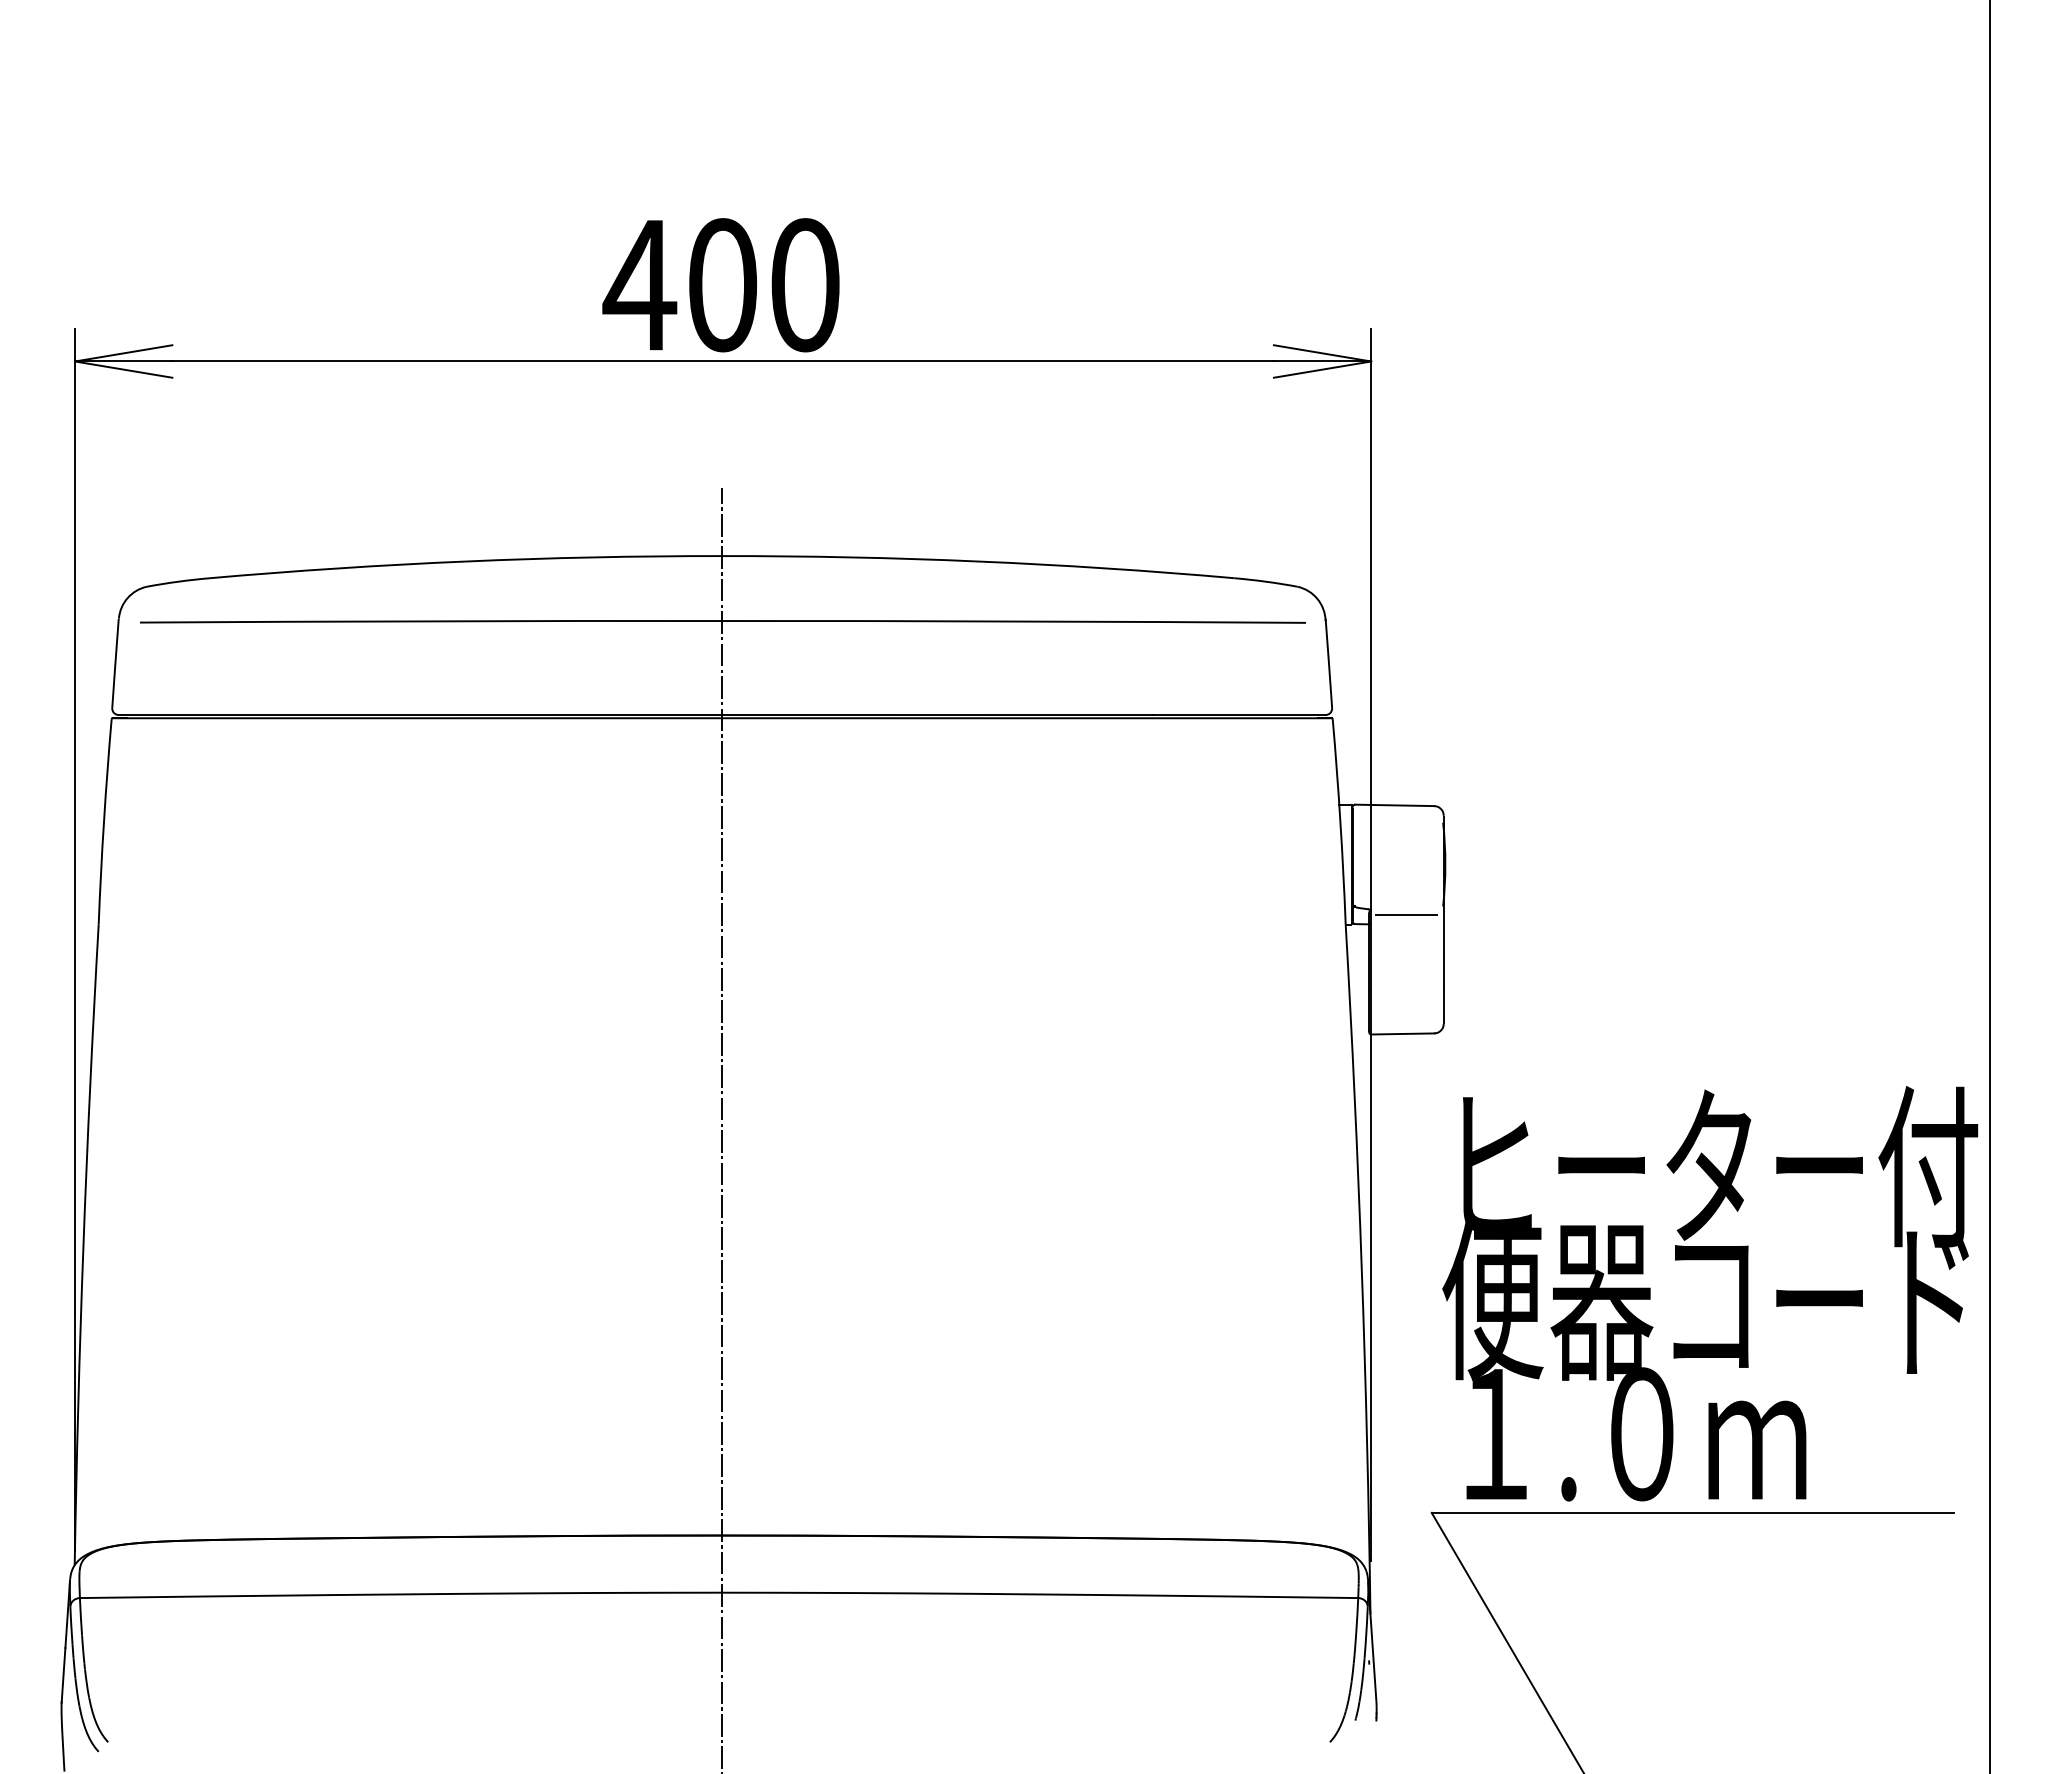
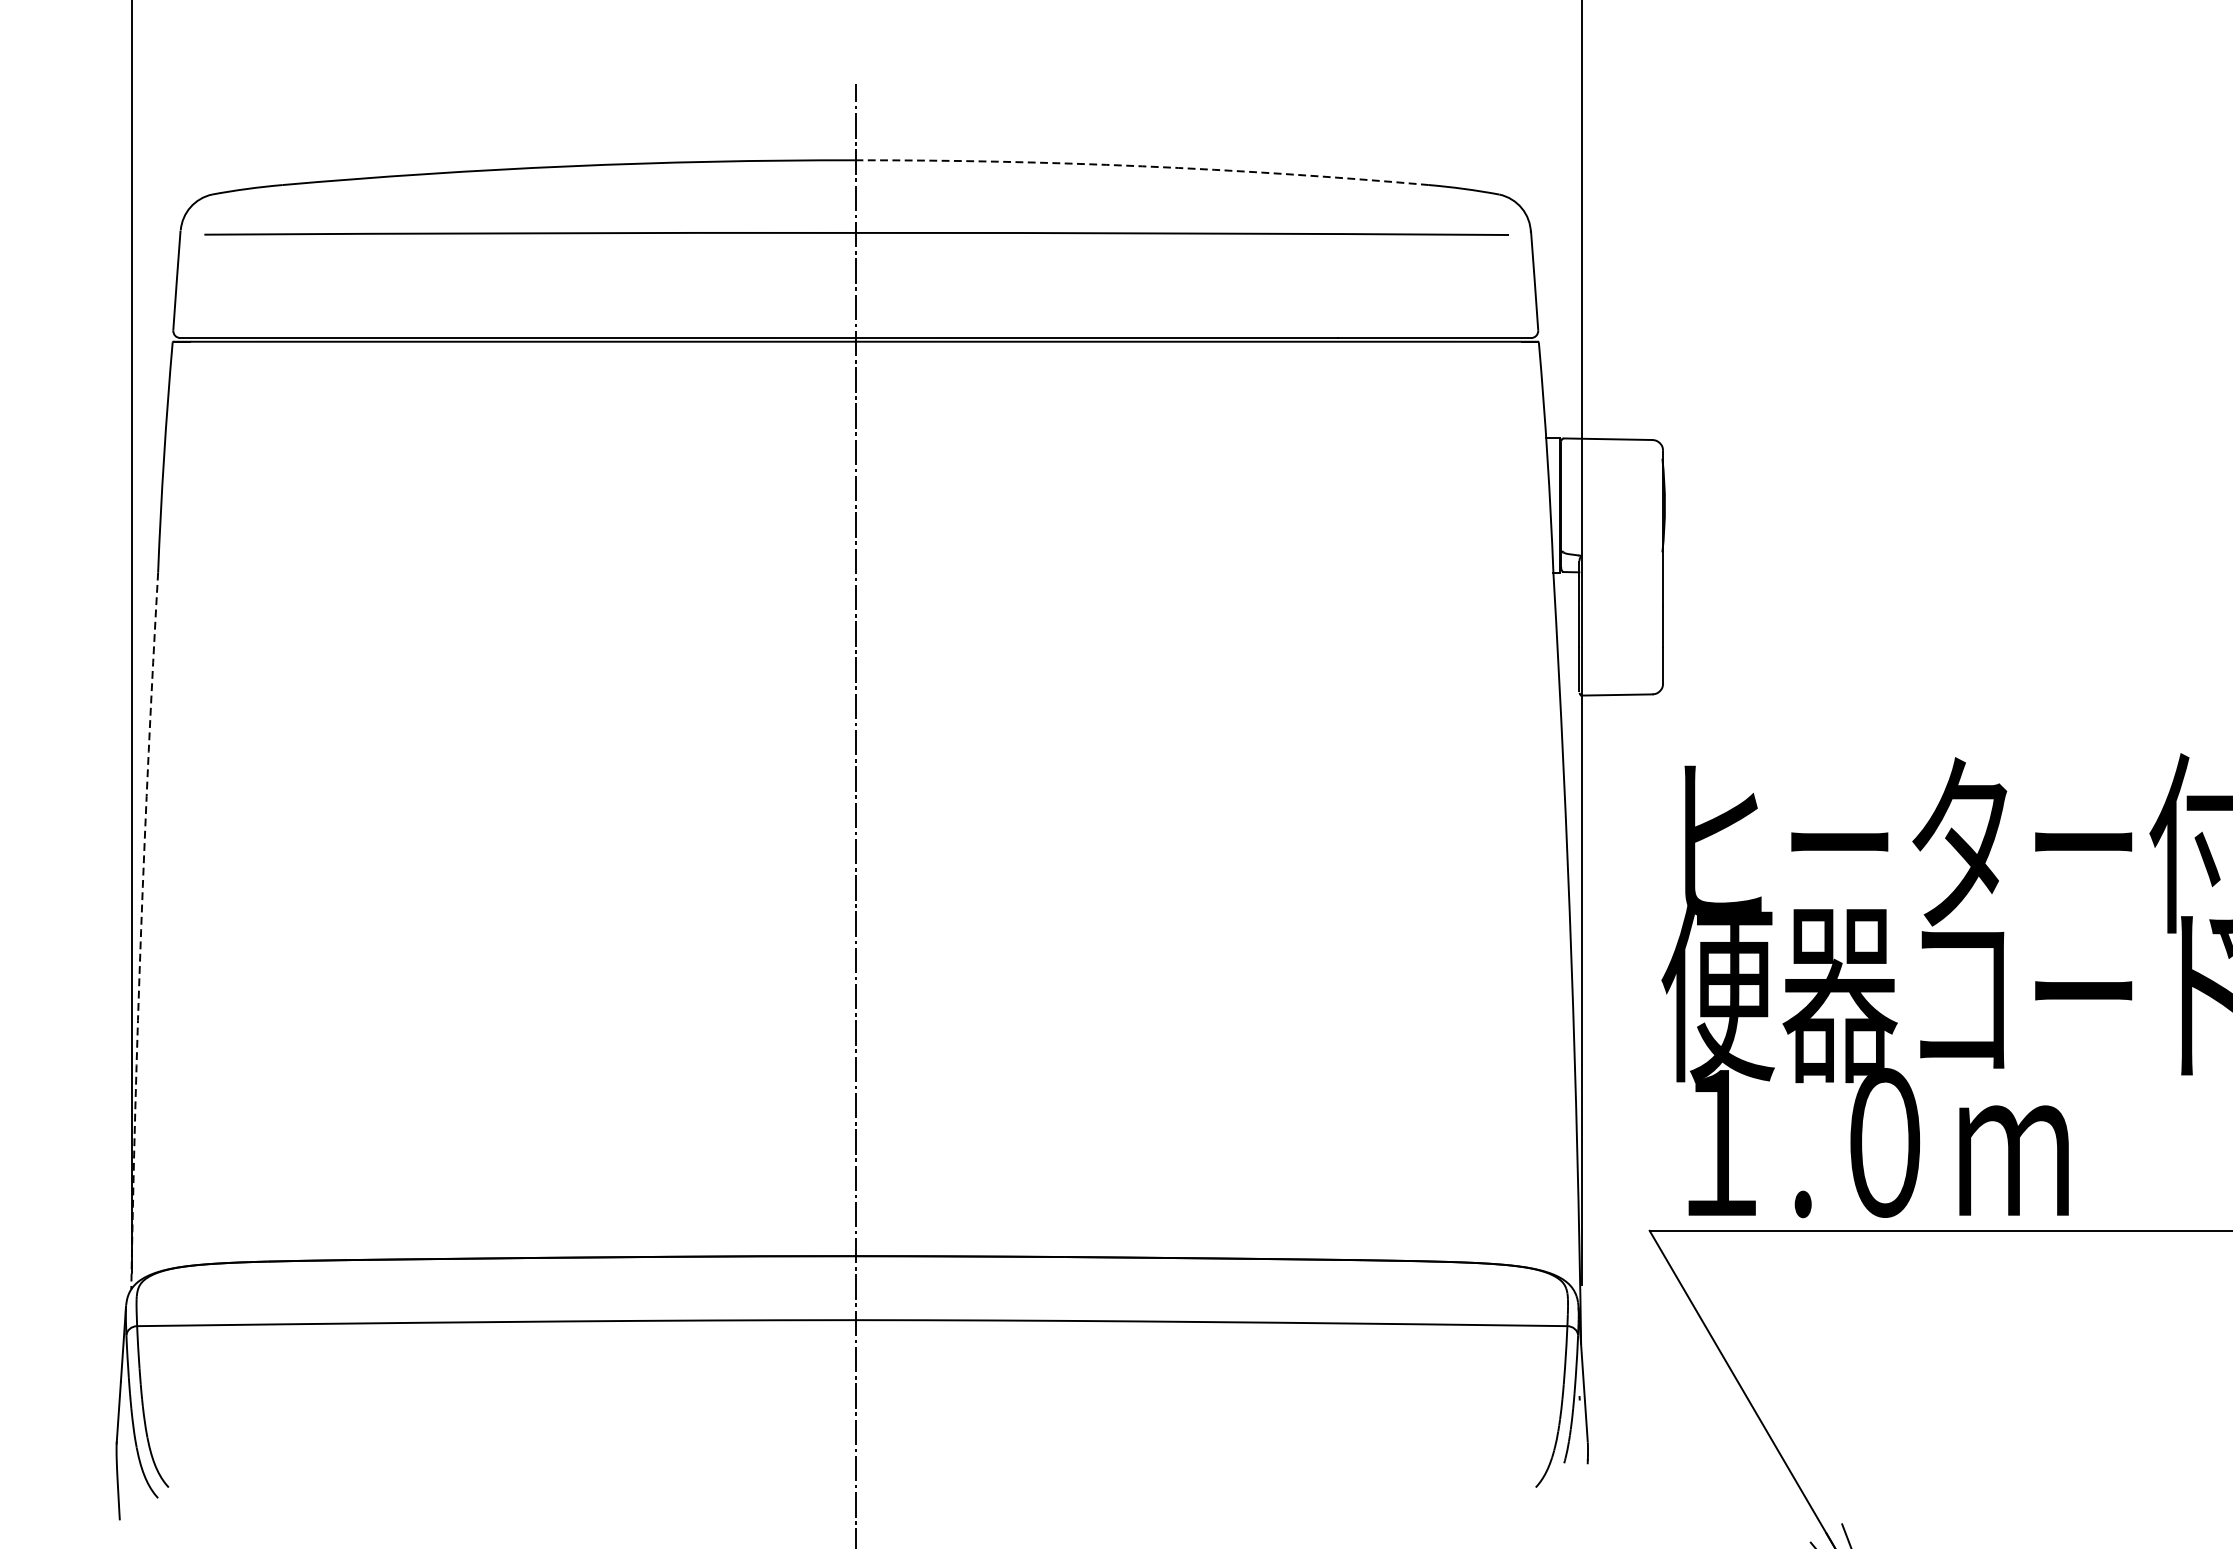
arc: (978, 561) -> (1142, 166), solid -> dashed
line: (1406, 914) -> (1621, 561), removed
arc: (83, 1244) -> (141, 930), solid -> dashed

